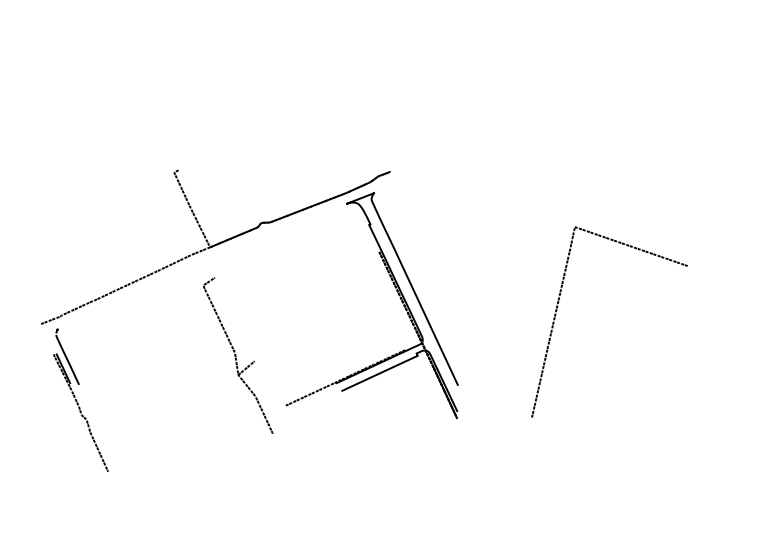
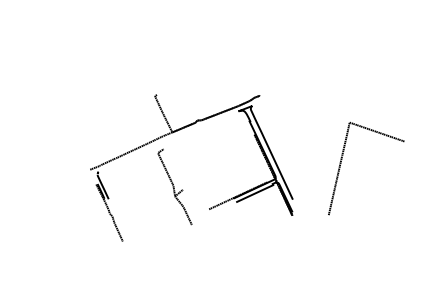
part: (237, 354) -> (174, 186), moved

